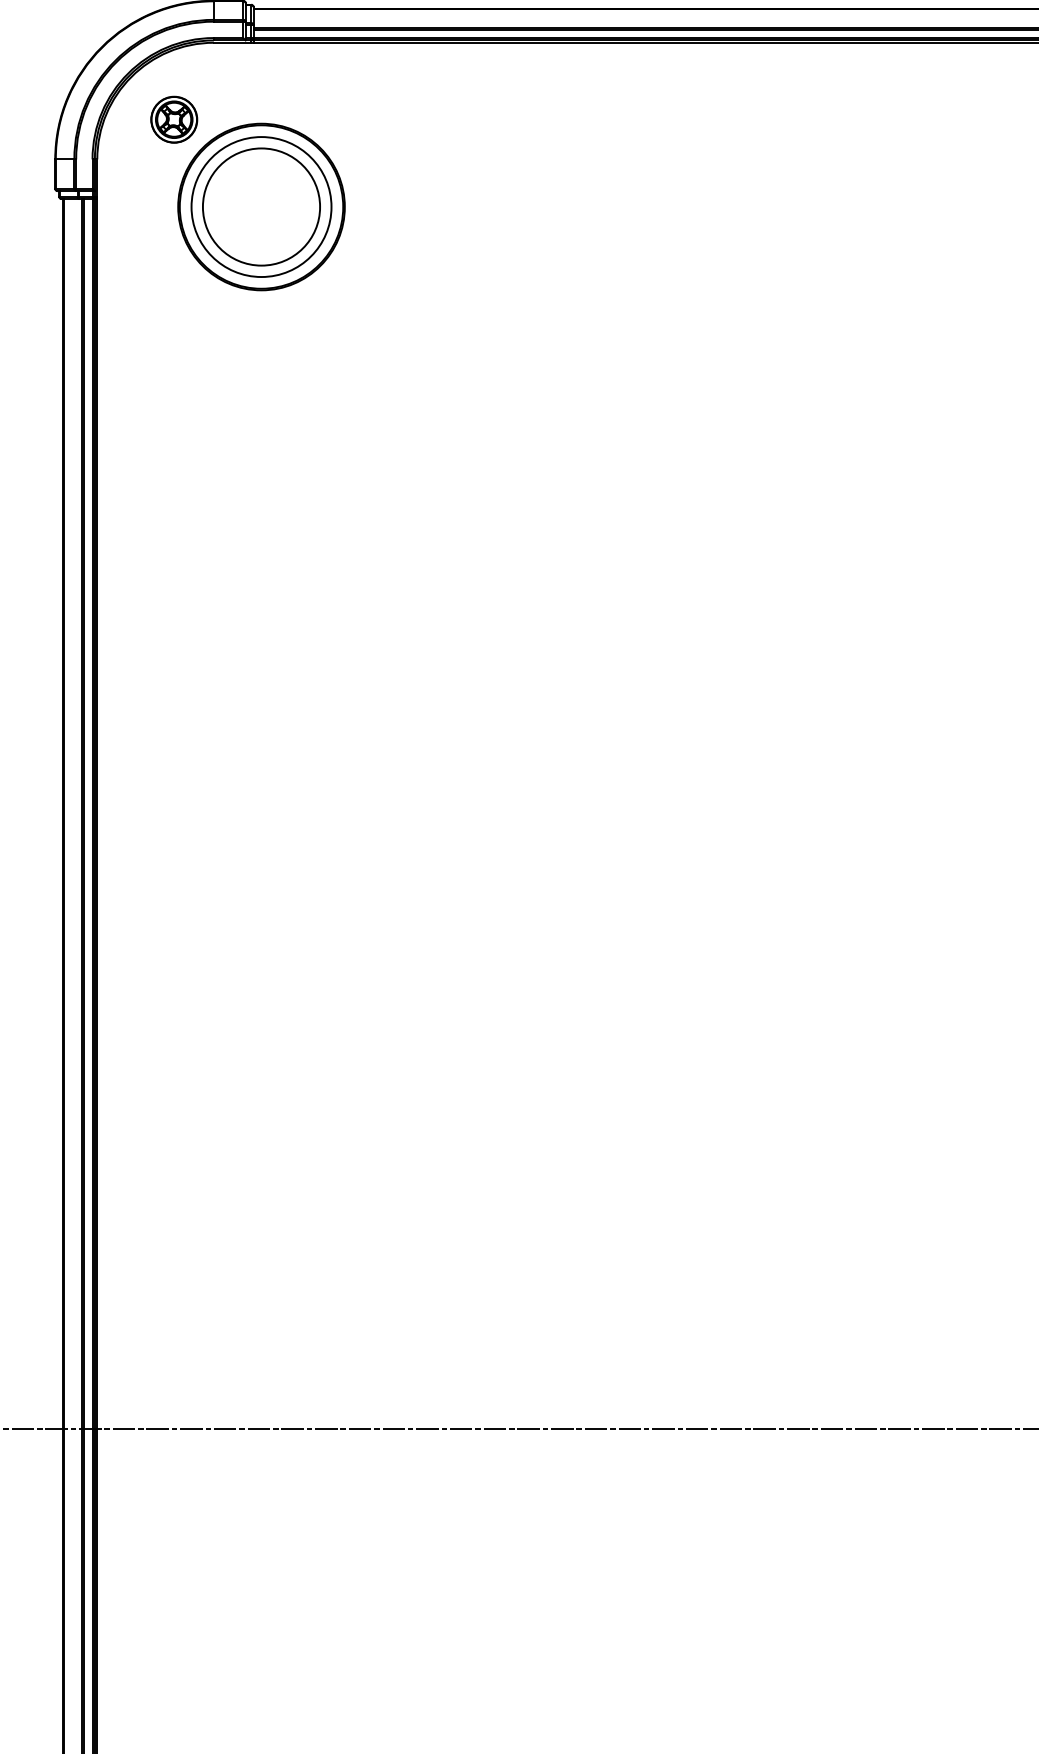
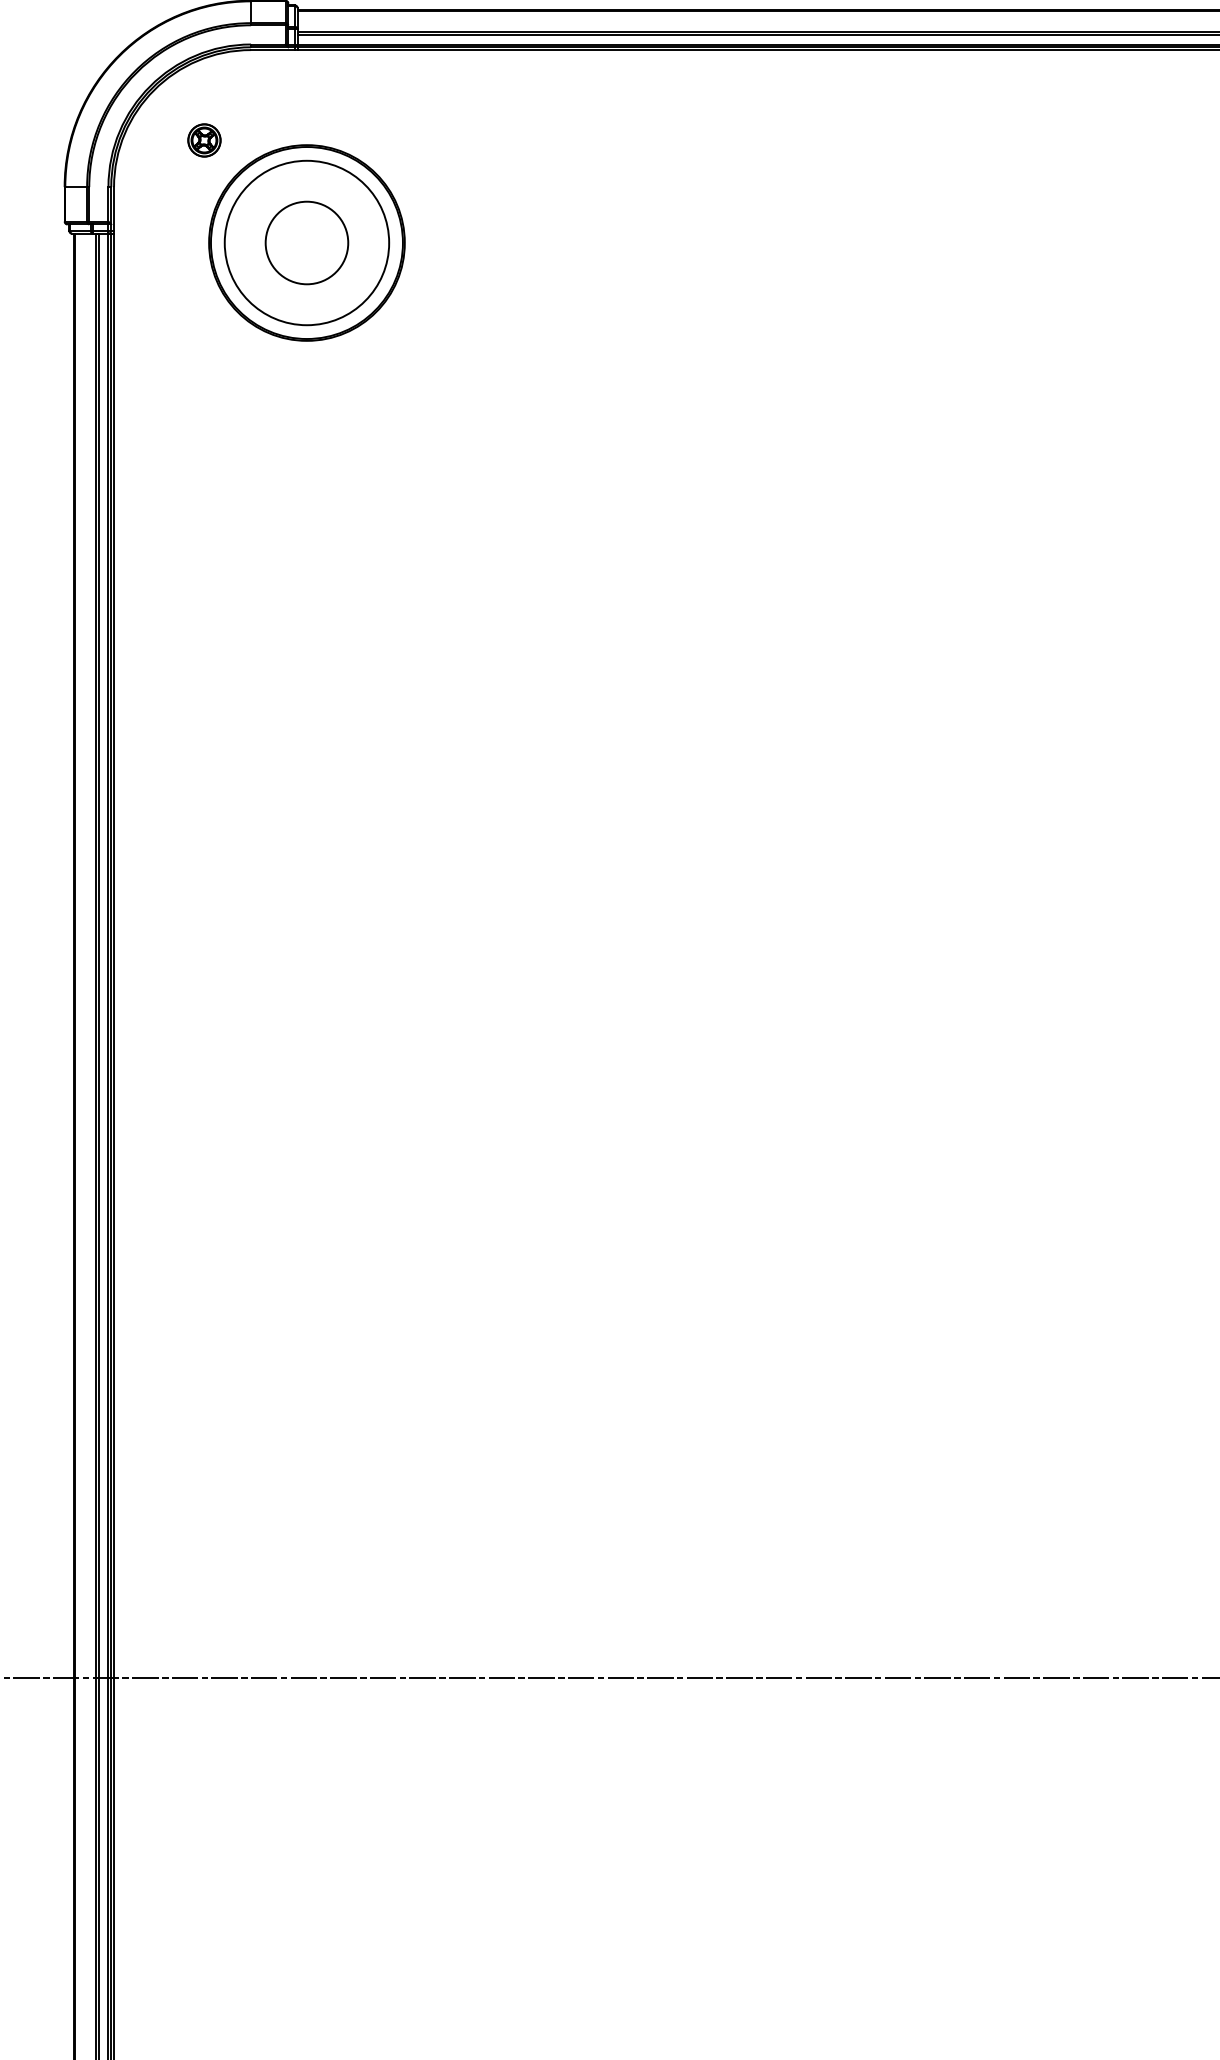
part: (174, 119) -> (204, 140), size x0.6
circle: (261, 206) -> (306, 242), size x0.6

